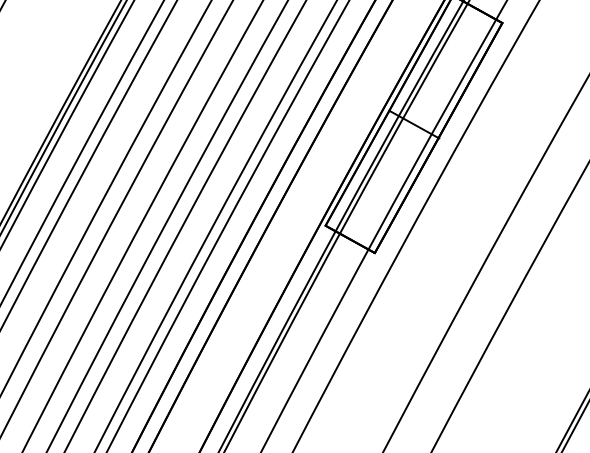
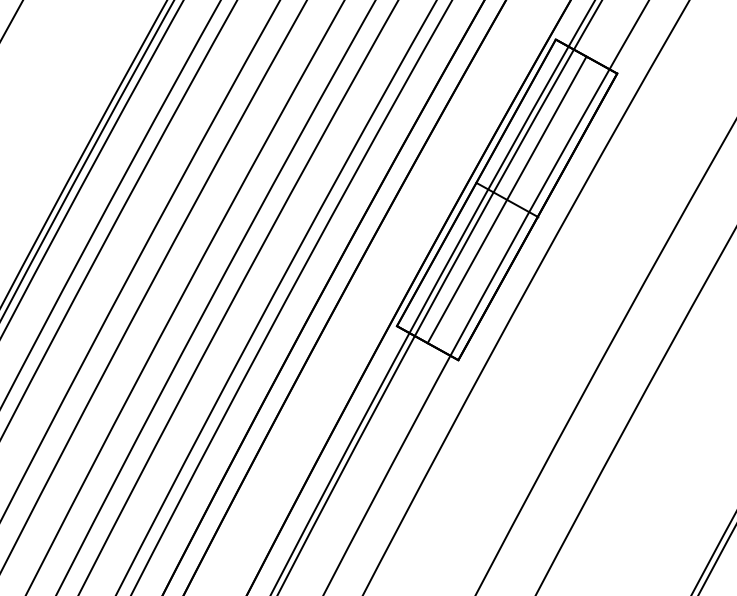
line: (413, 124) -> (506, 199), added

